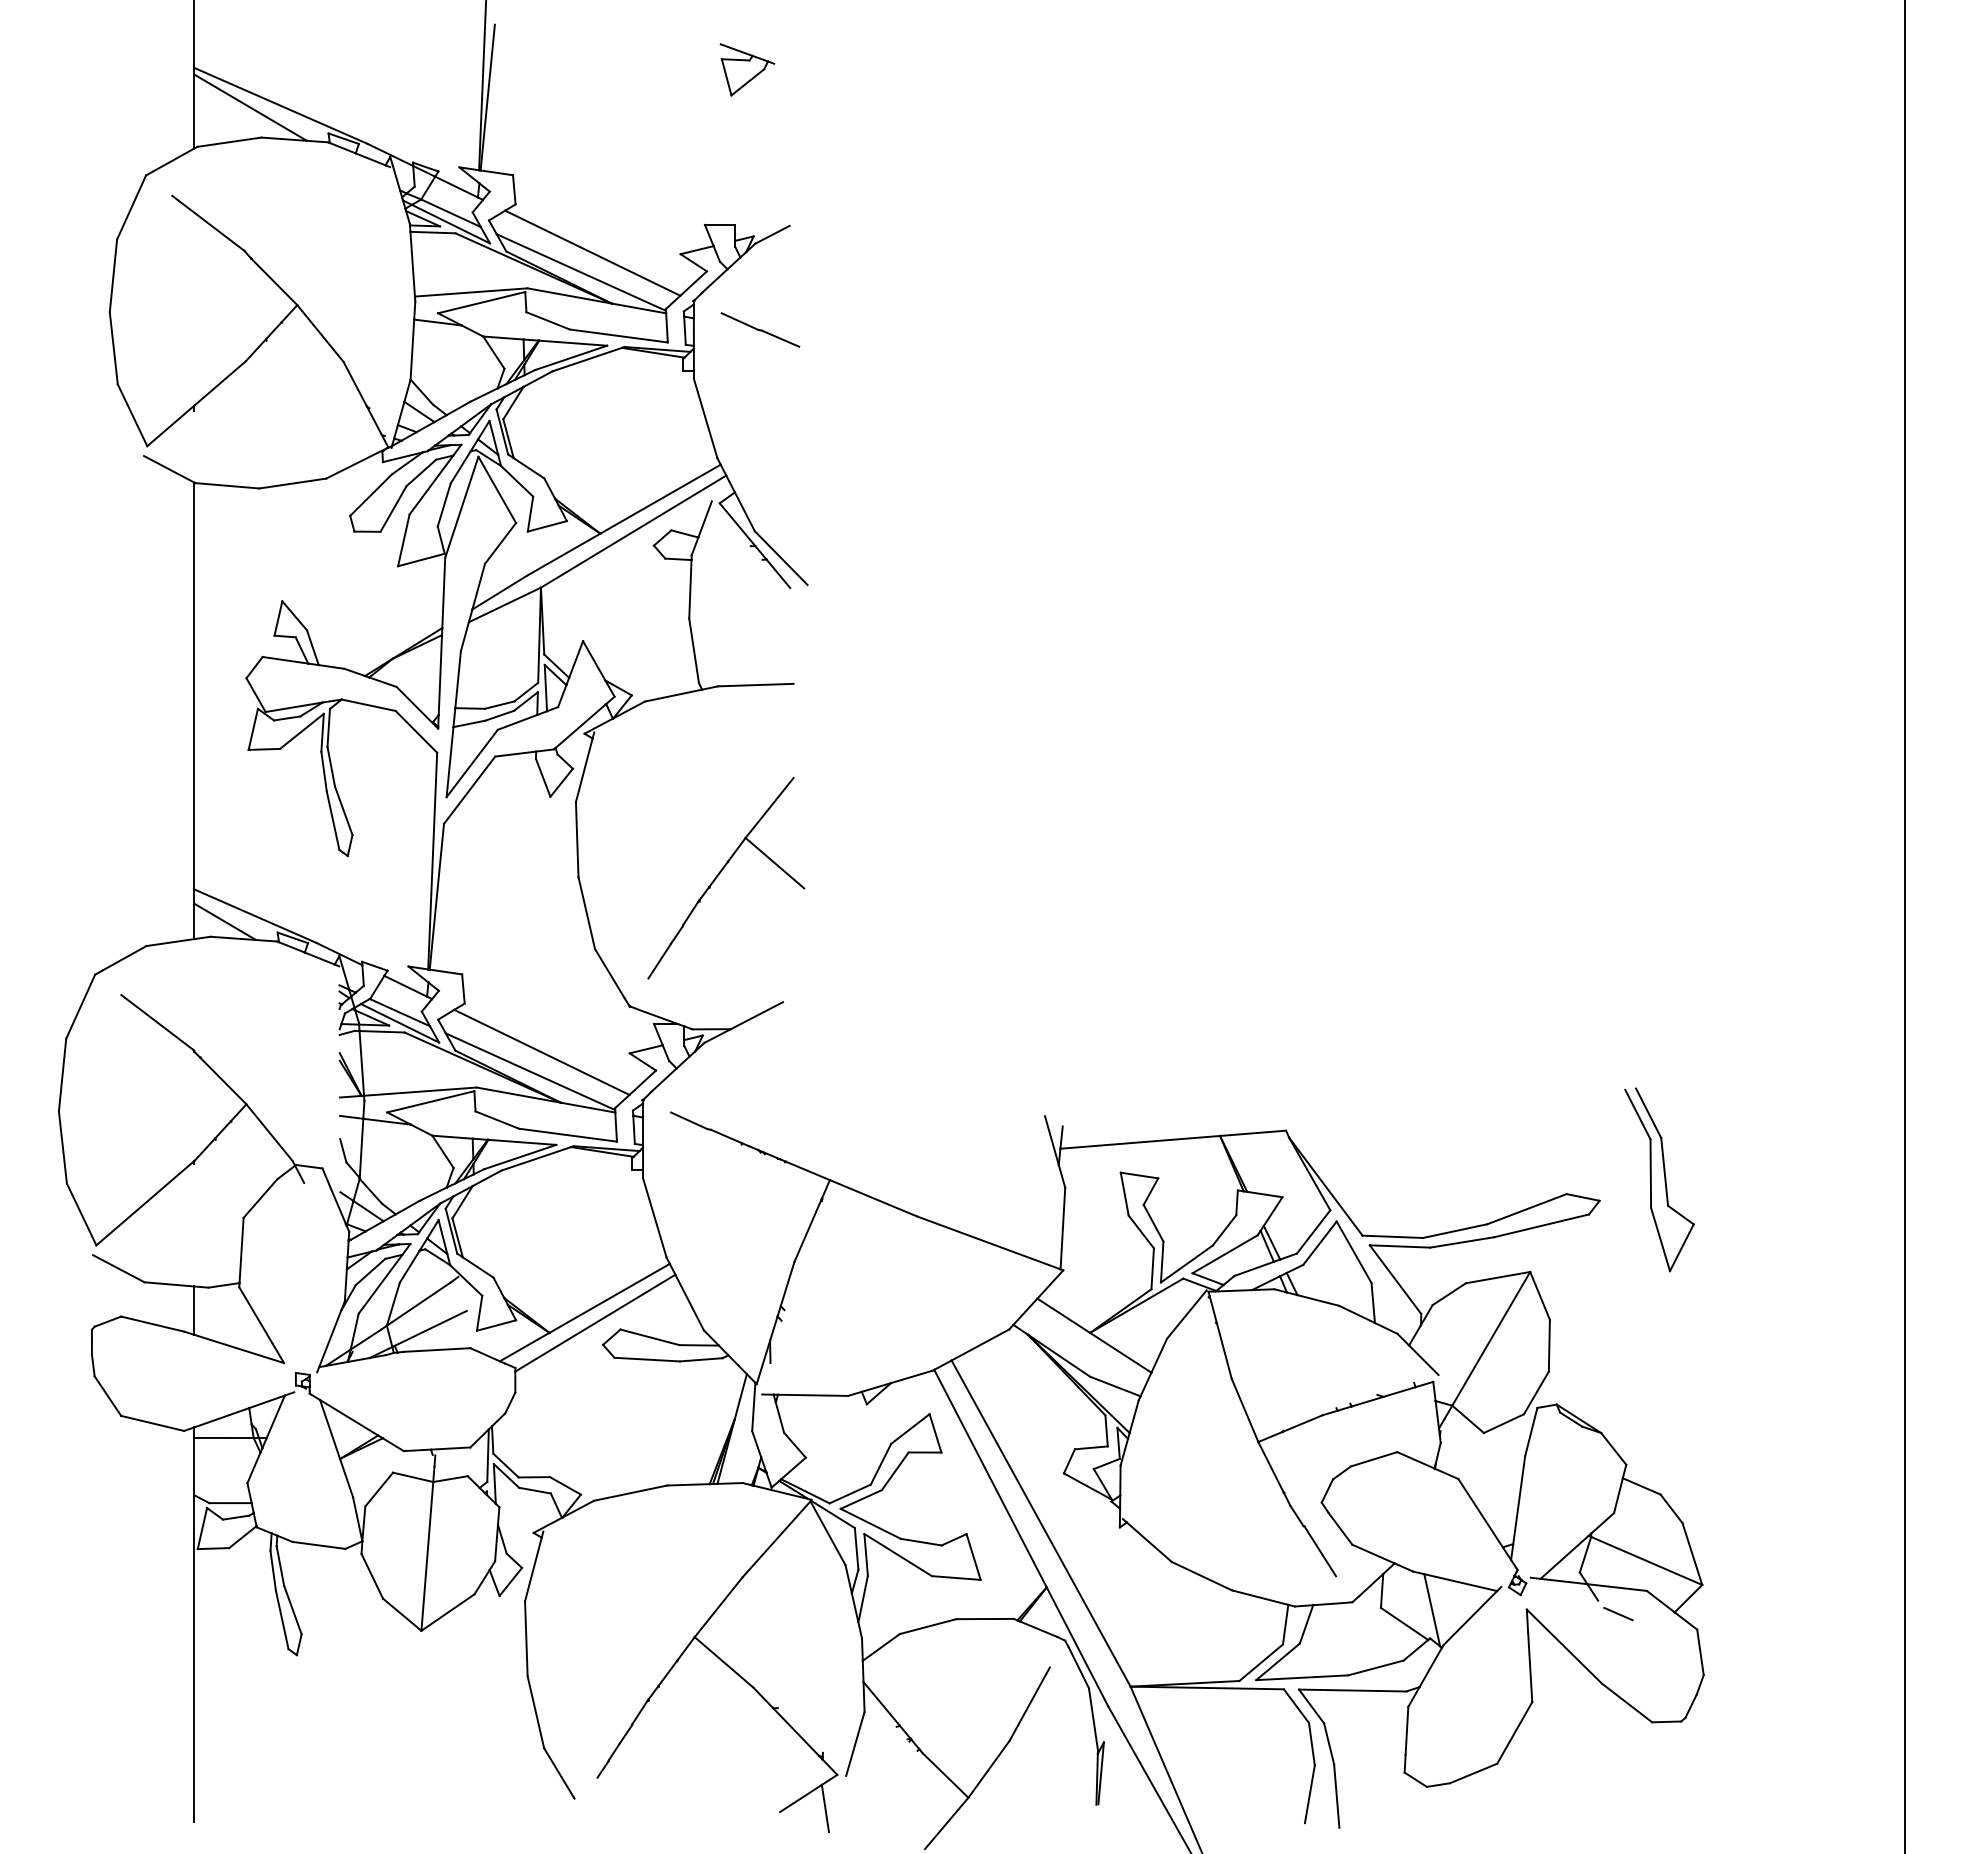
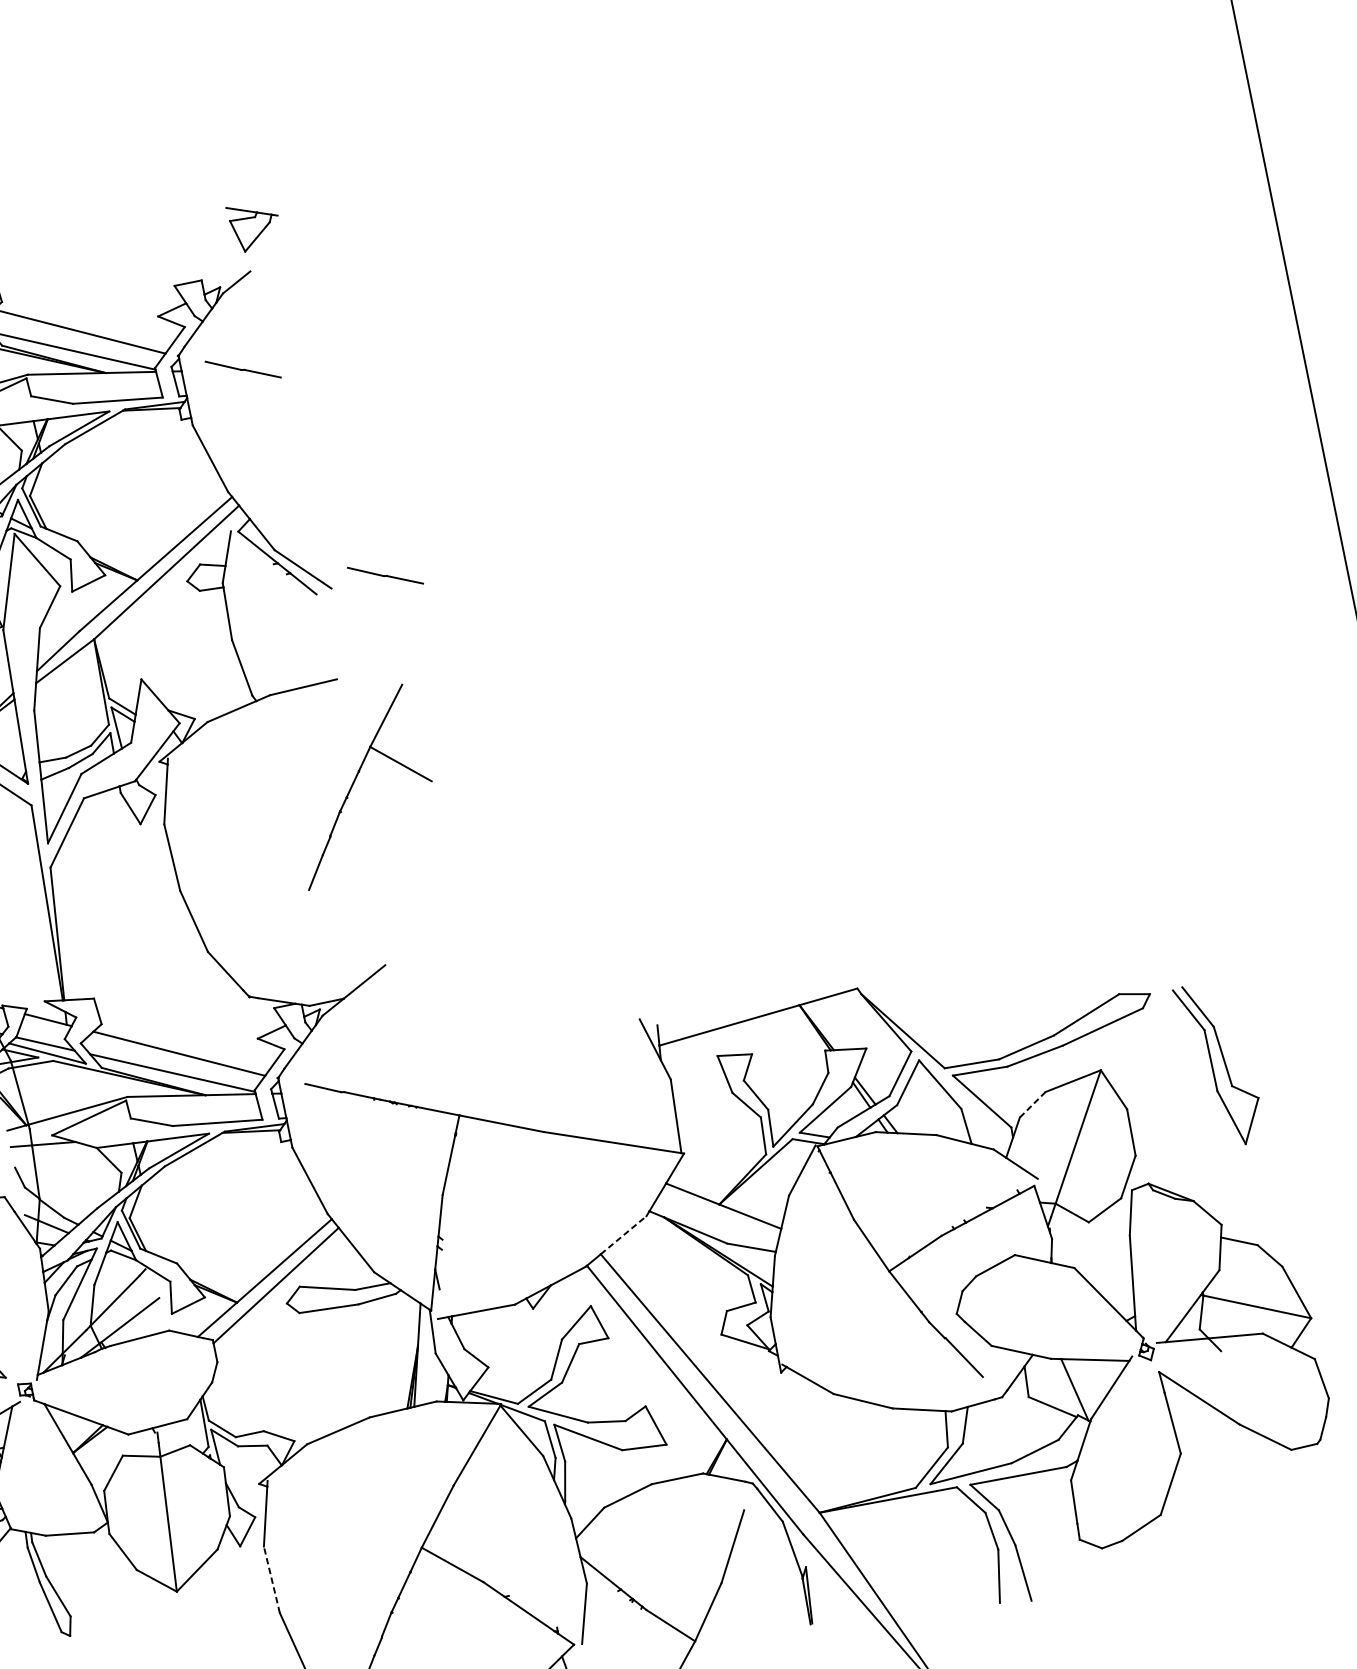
part: (747, 69) -> (254, 225), moved
line: (868, 582) -> (385, 575), added
part: (721, 872) -> (355, 782), moved
part: (1659, 1179) -> (1219, 1064), moved
line: (1449, 1294) -> (1032, 1105), solid -> dashed
line: (980, 1345) -> (623, 1235), solid -> dashed
line: (1618, 1613) -> (1241, 1358), removed
line: (526, 1638) -> (271, 1579), solid -> dashed

